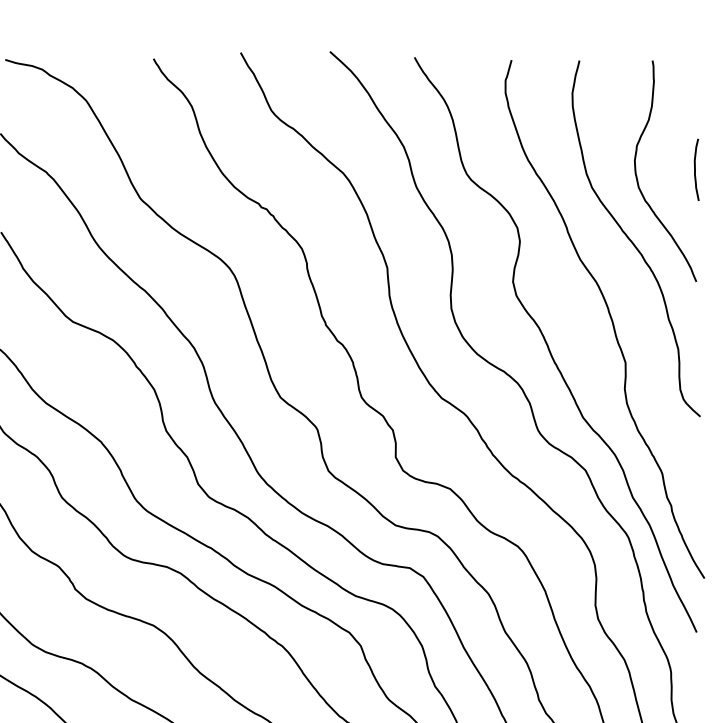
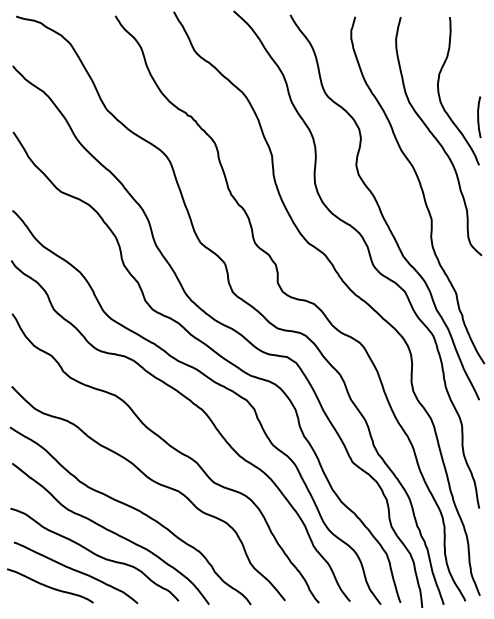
curve: (696, 170) -> (479, 117), moved

